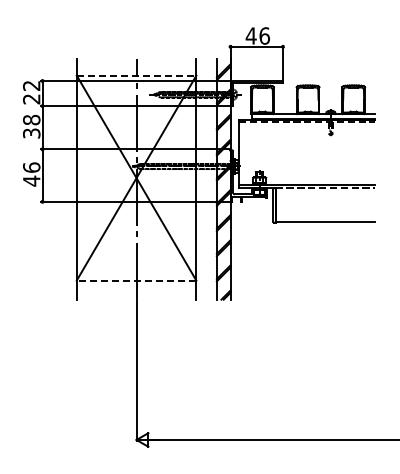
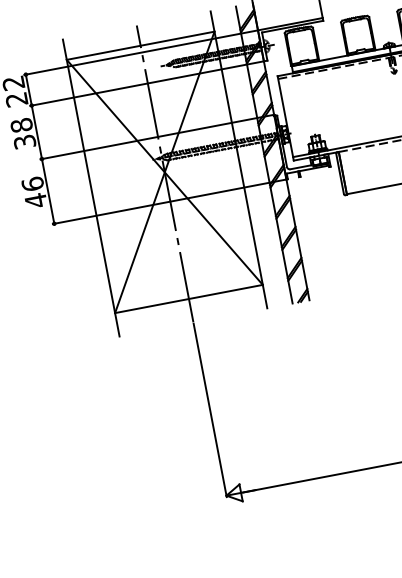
line: (136, 75) -> (140, 45), dashed -> solid
line: (136, 280) -> (188, 298), dashed -> solid

